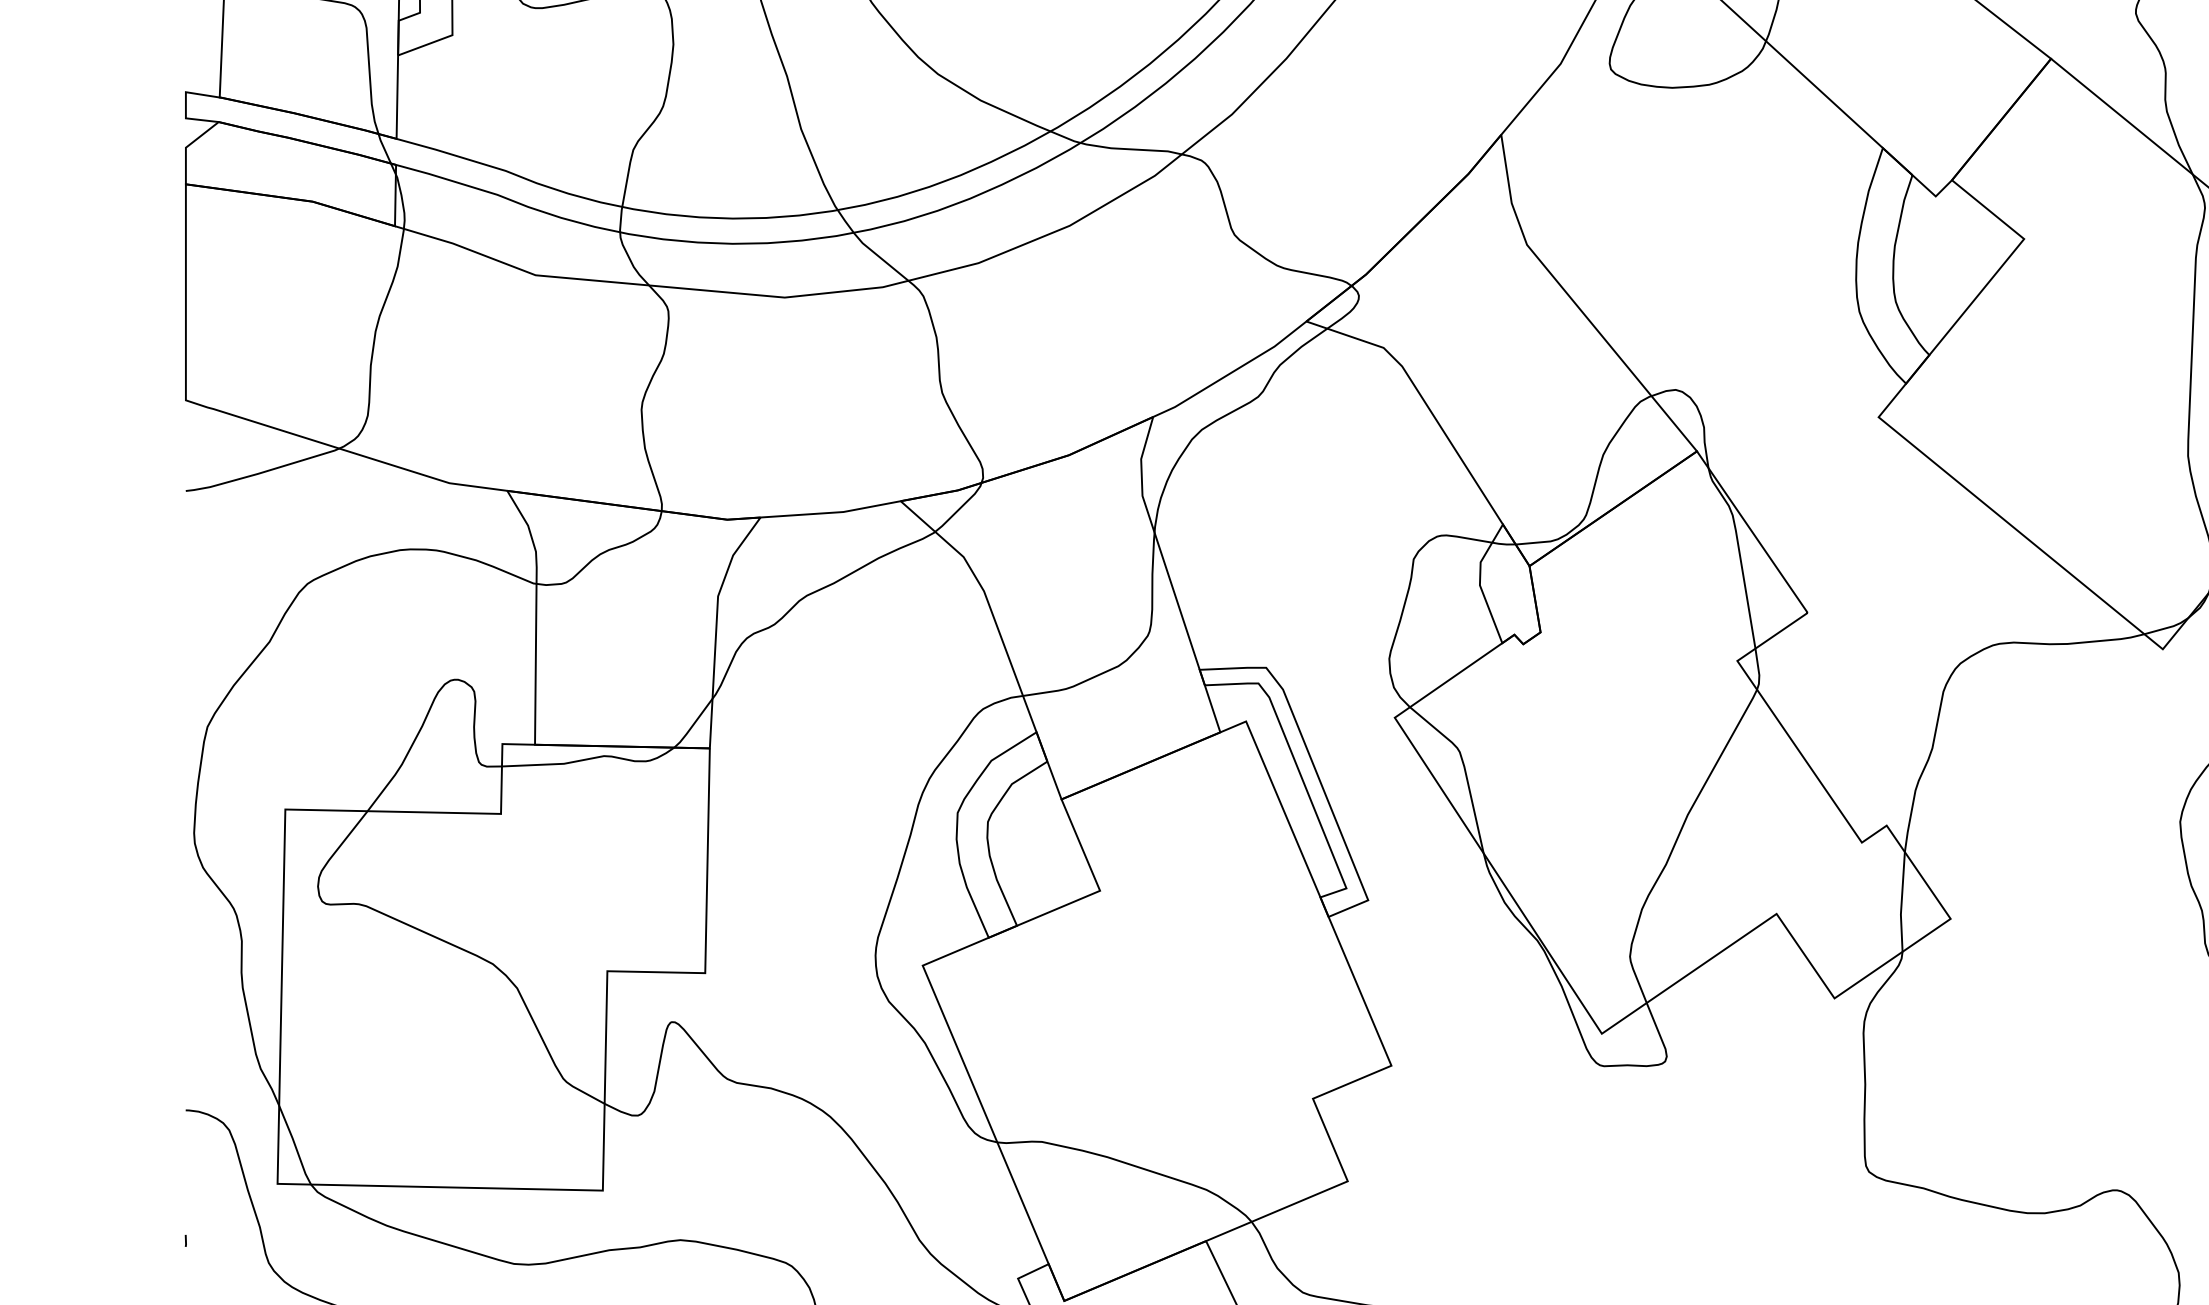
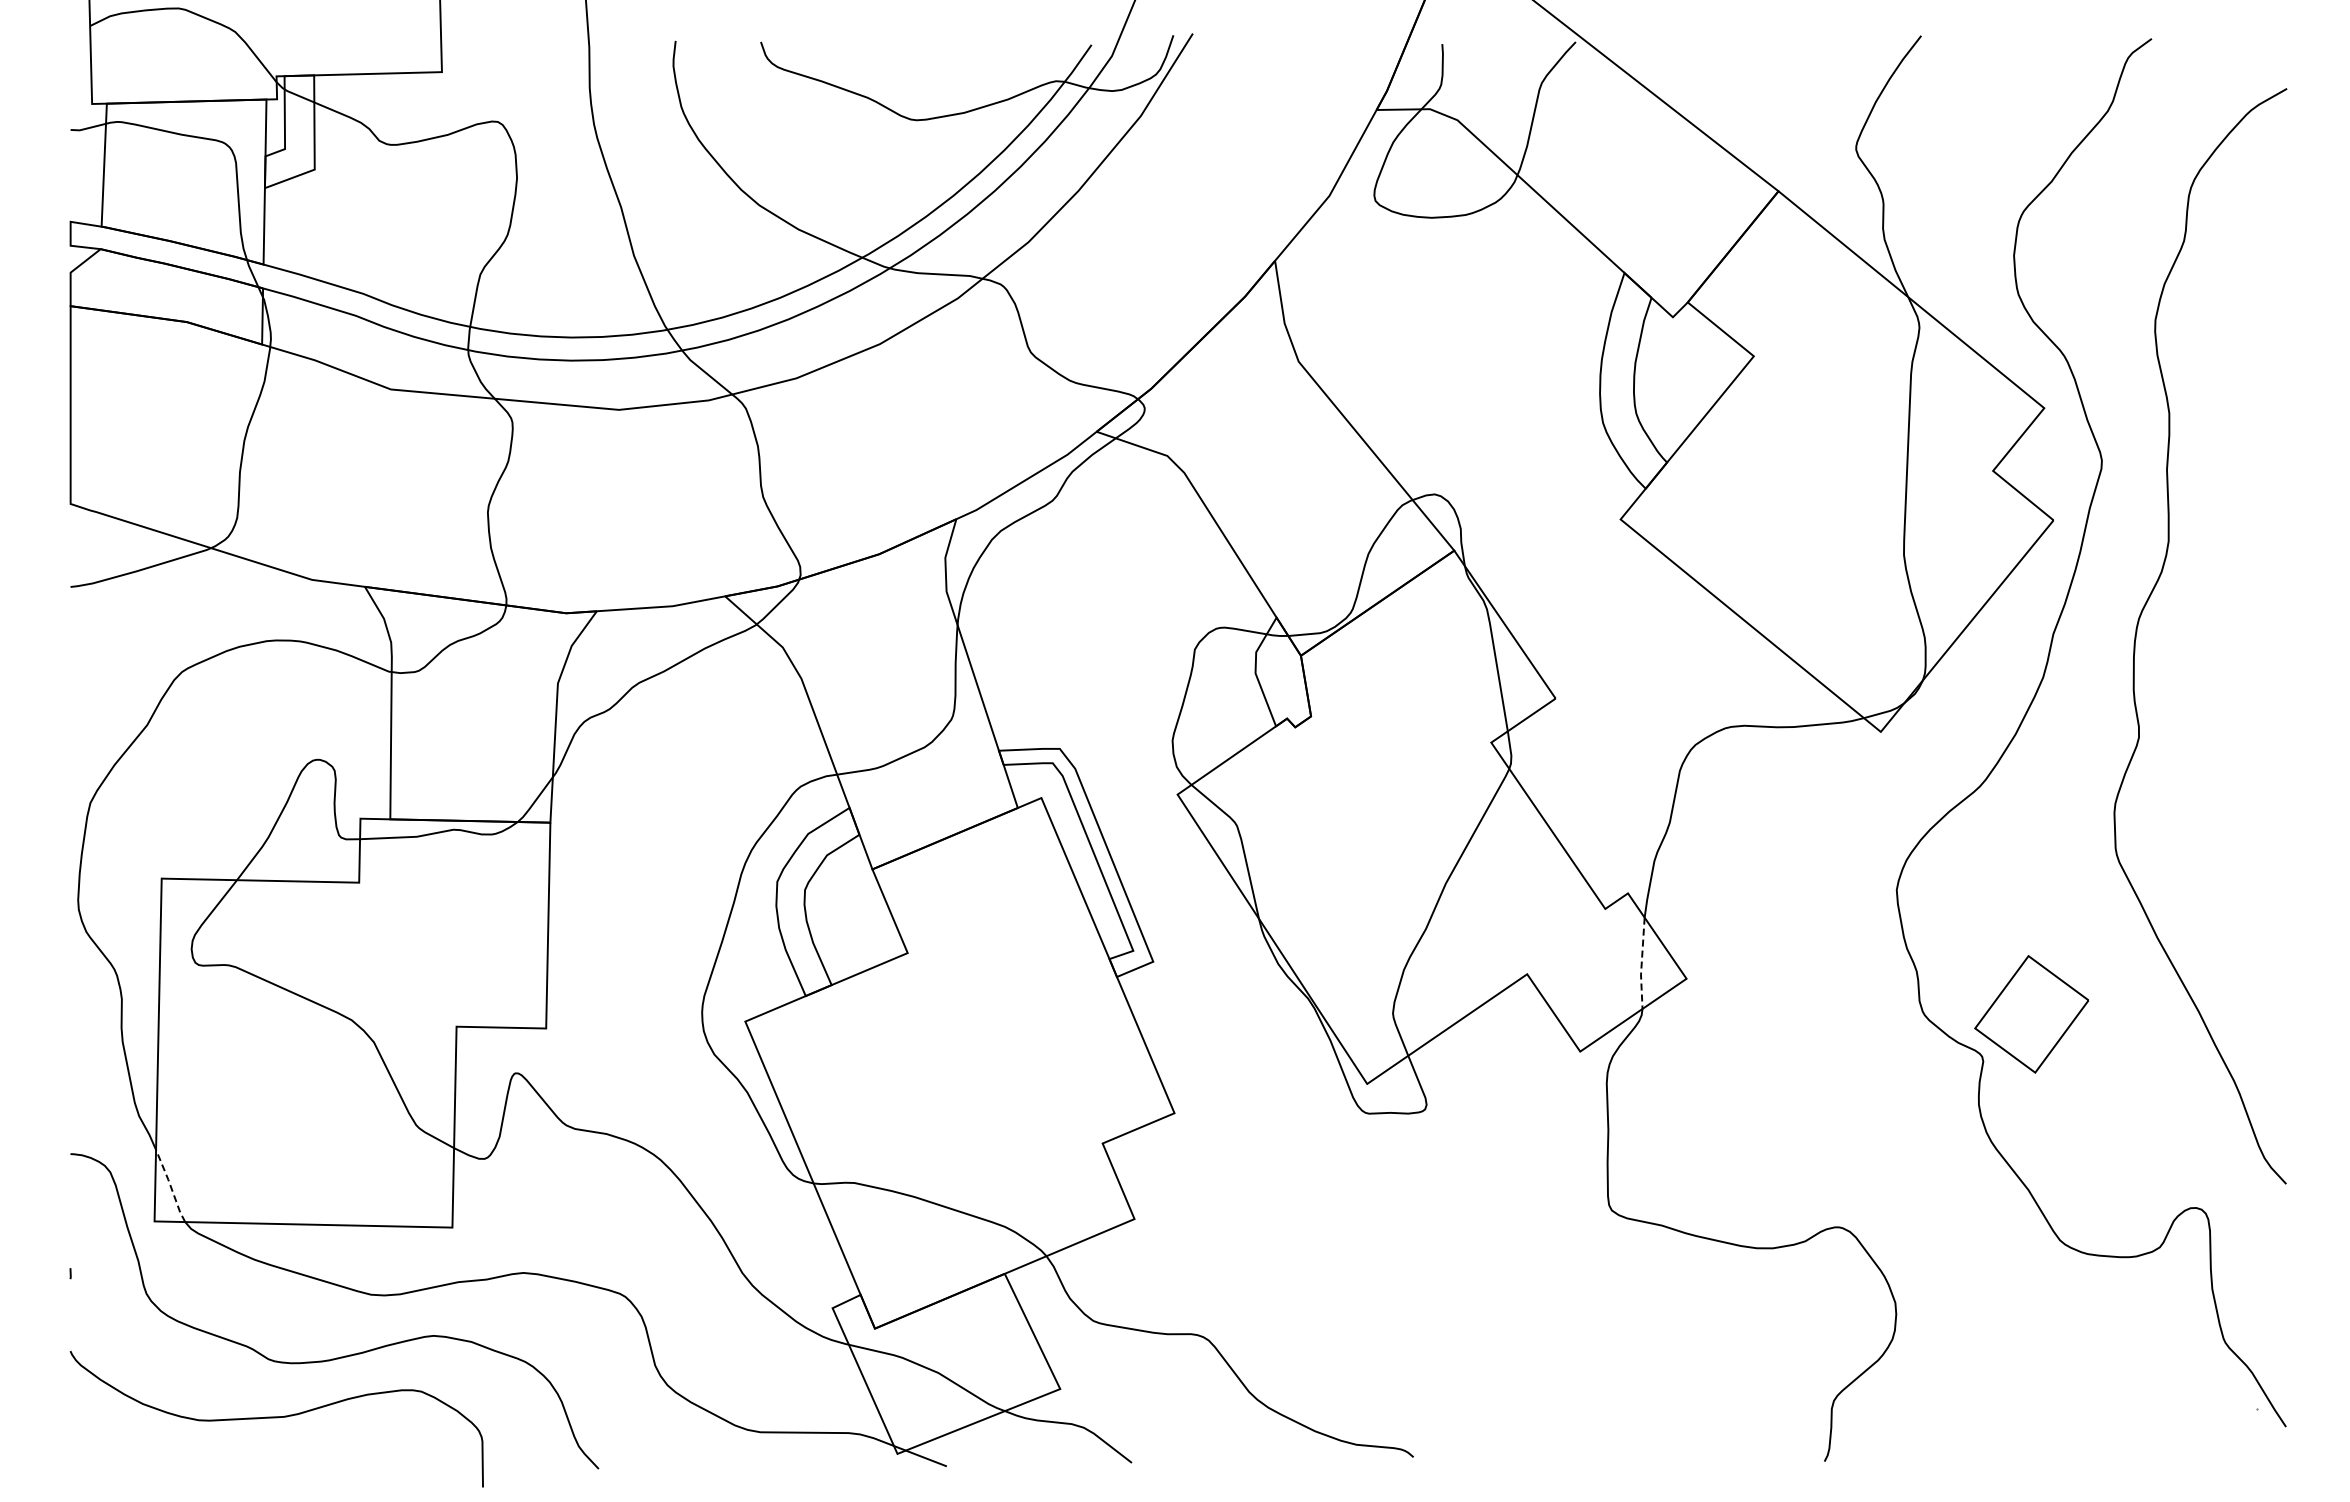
line: (1901, 903) -> (1641, 964), solid -> dashed
line: (294, 1144) -> (170, 1185), solid -> dashed

